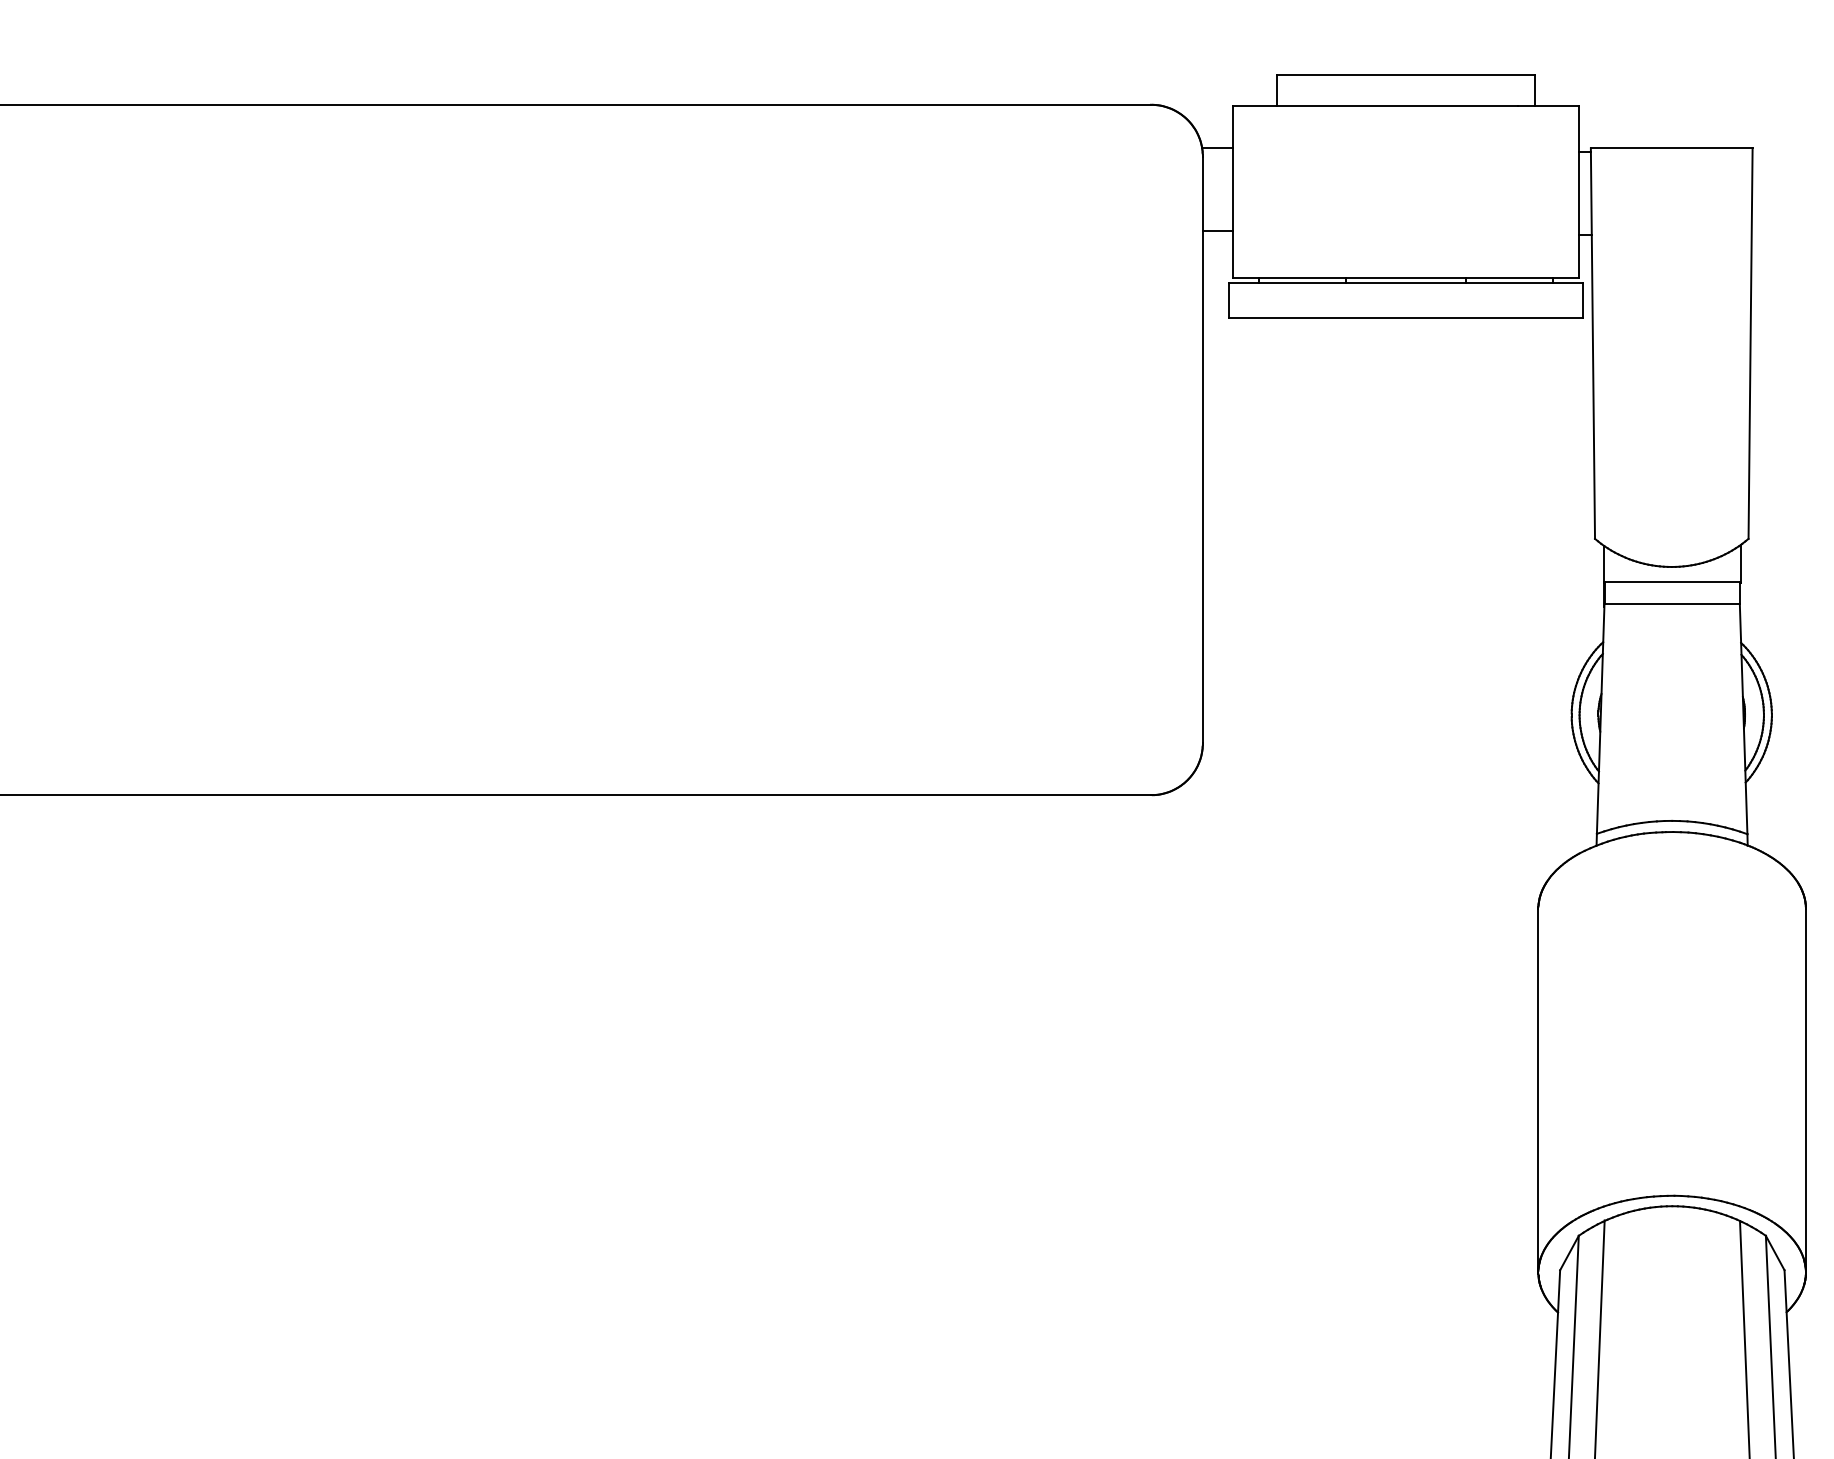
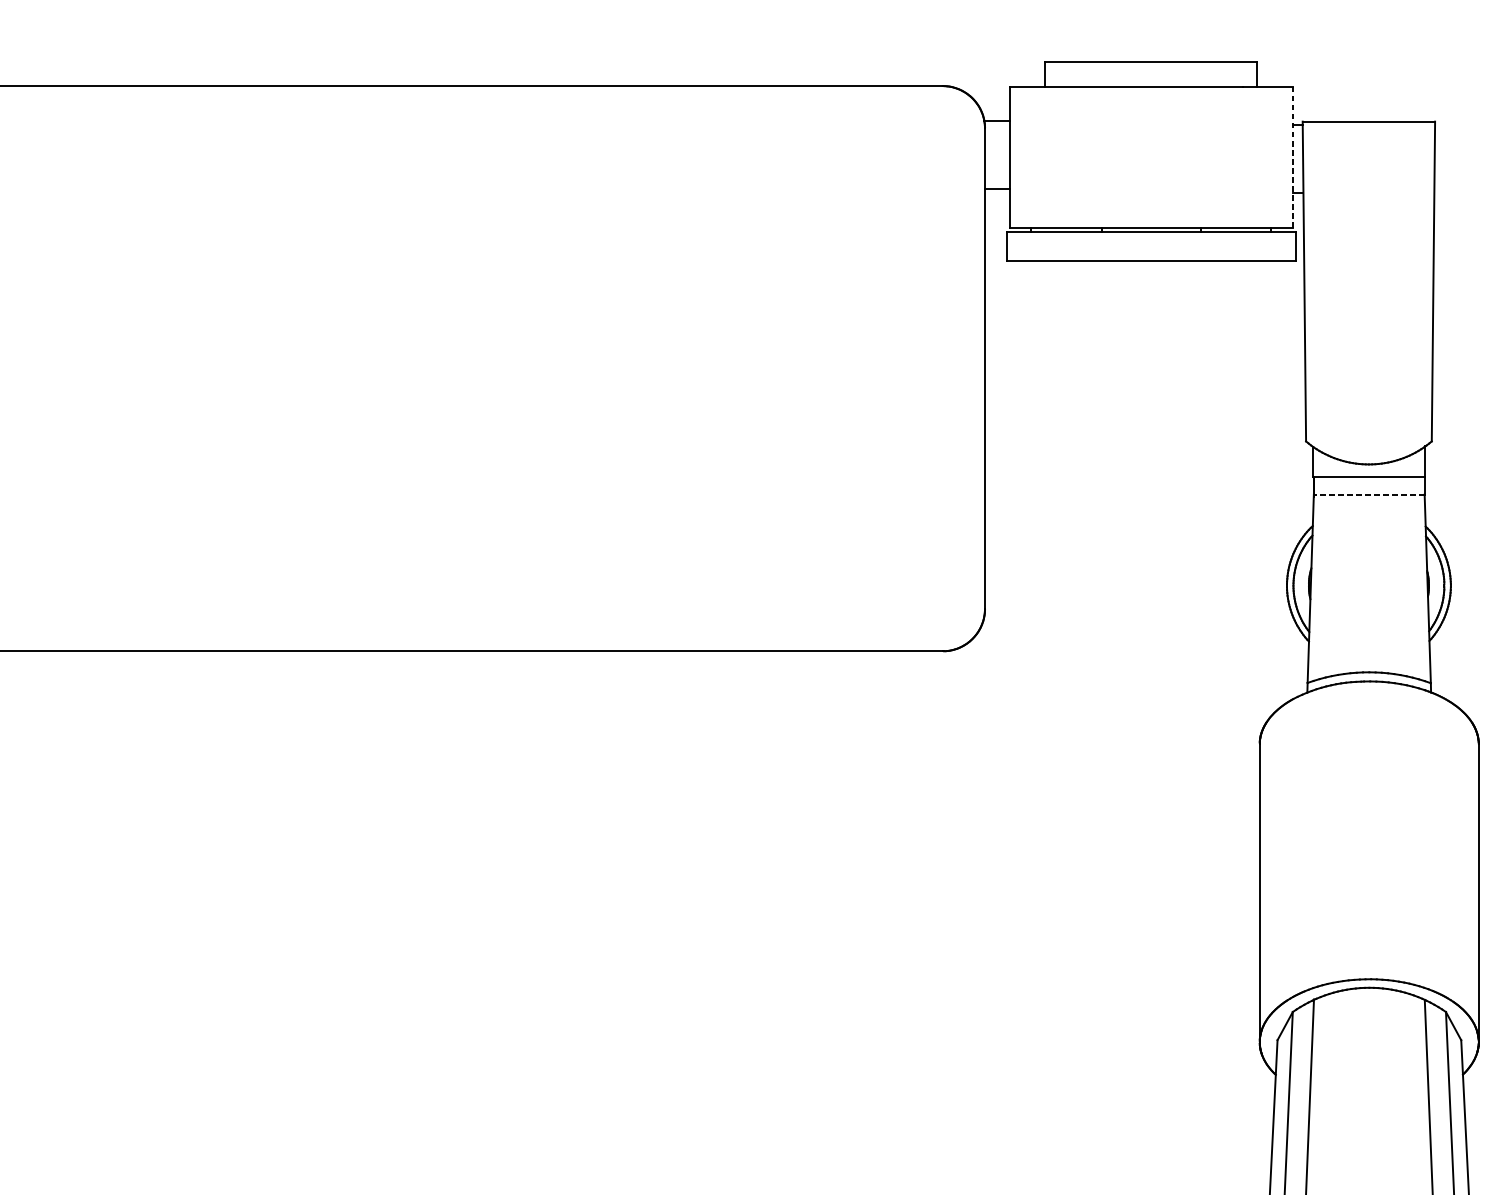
line: (1578, 192) -> (1292, 157), solid -> dashed
line: (1672, 603) -> (1369, 494), solid -> dashed

